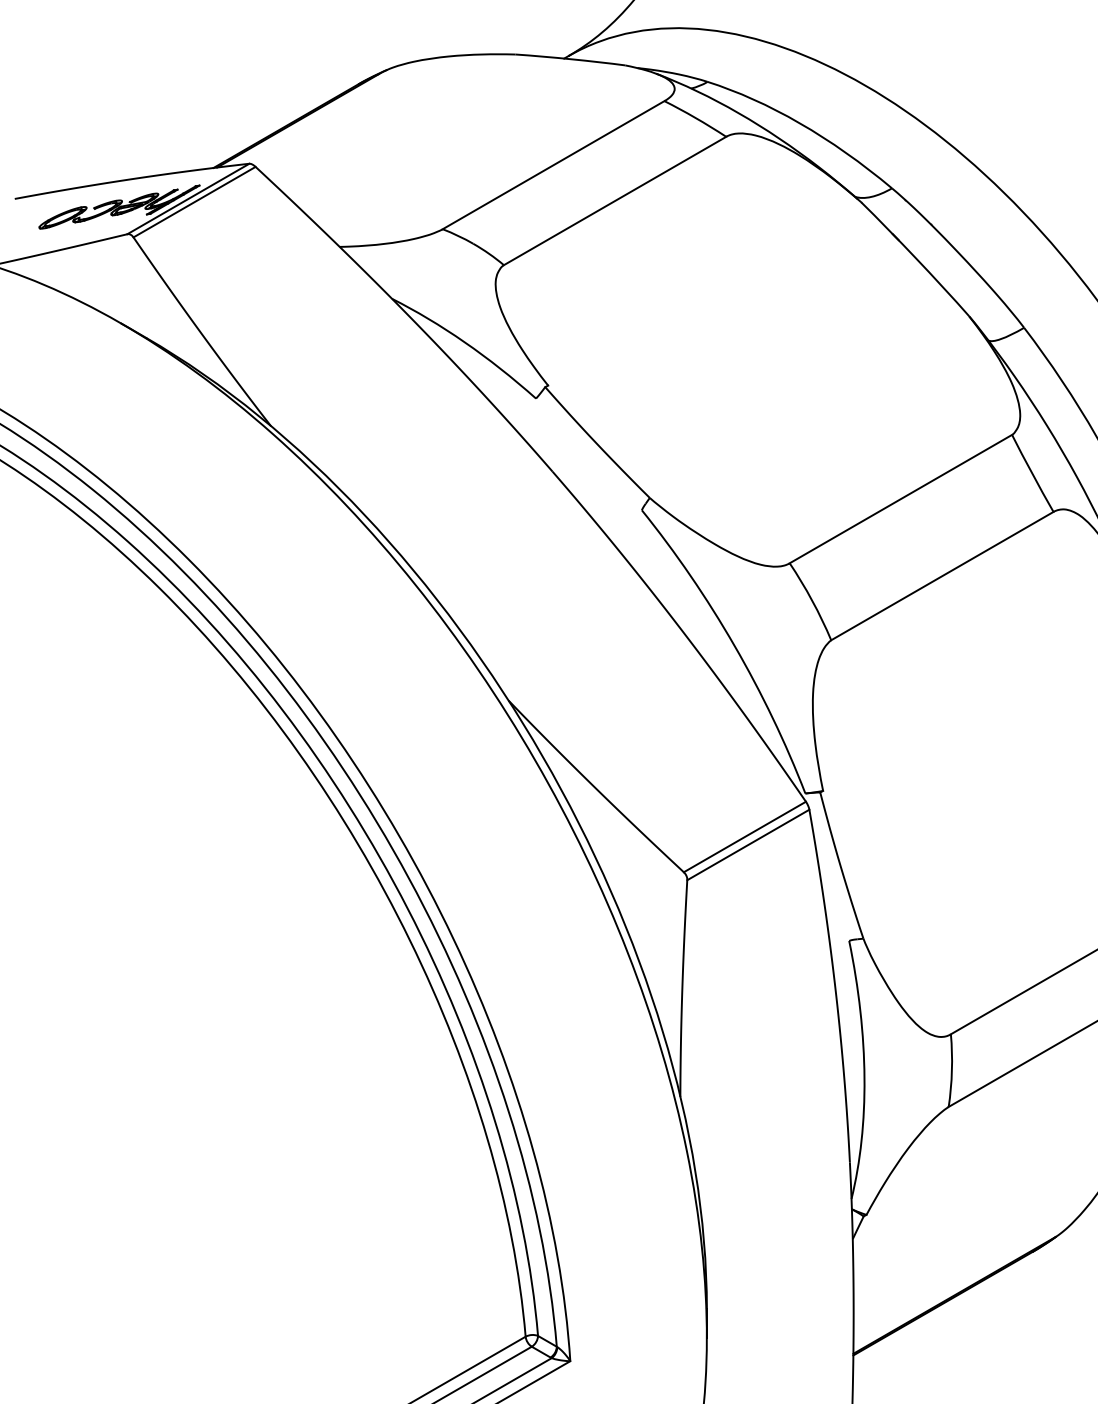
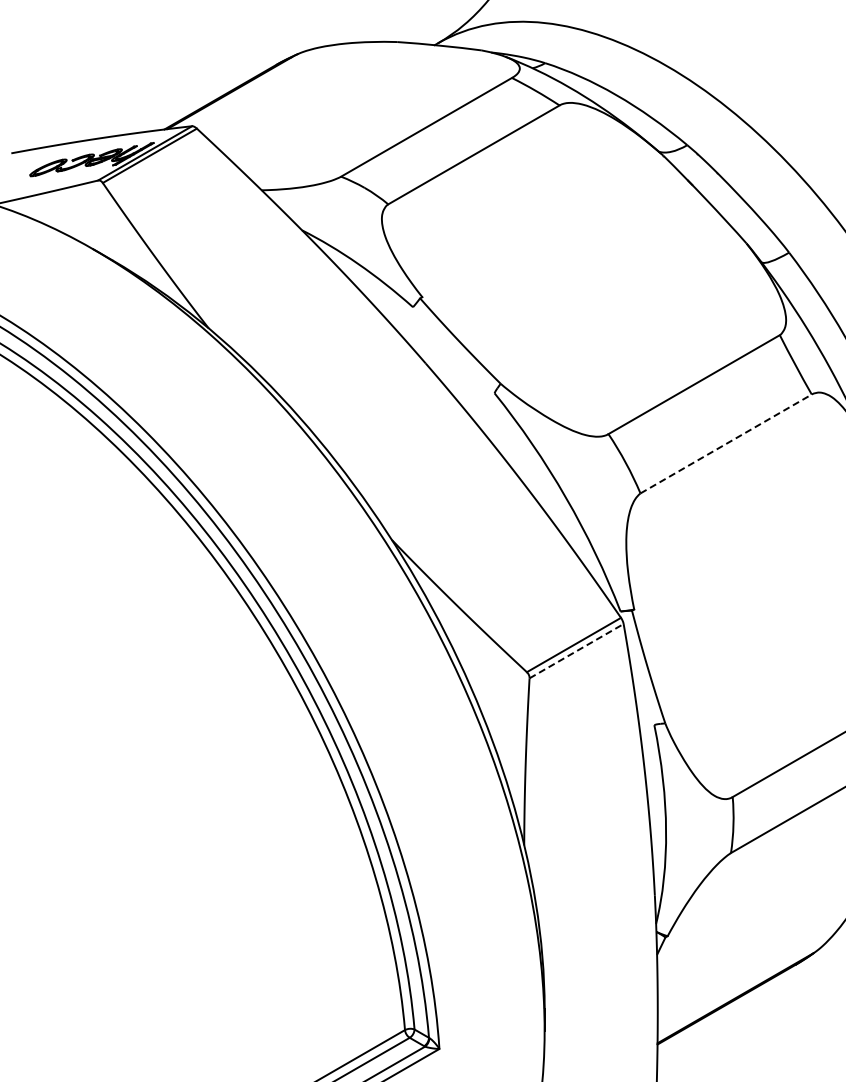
line: (942, 575) -> (726, 443), solid -> dashed
line: (749, 844) -> (577, 650), solid -> dashed

